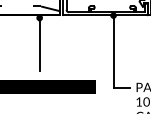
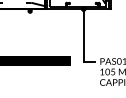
line: (40, 44) -> (30, 30), removed

